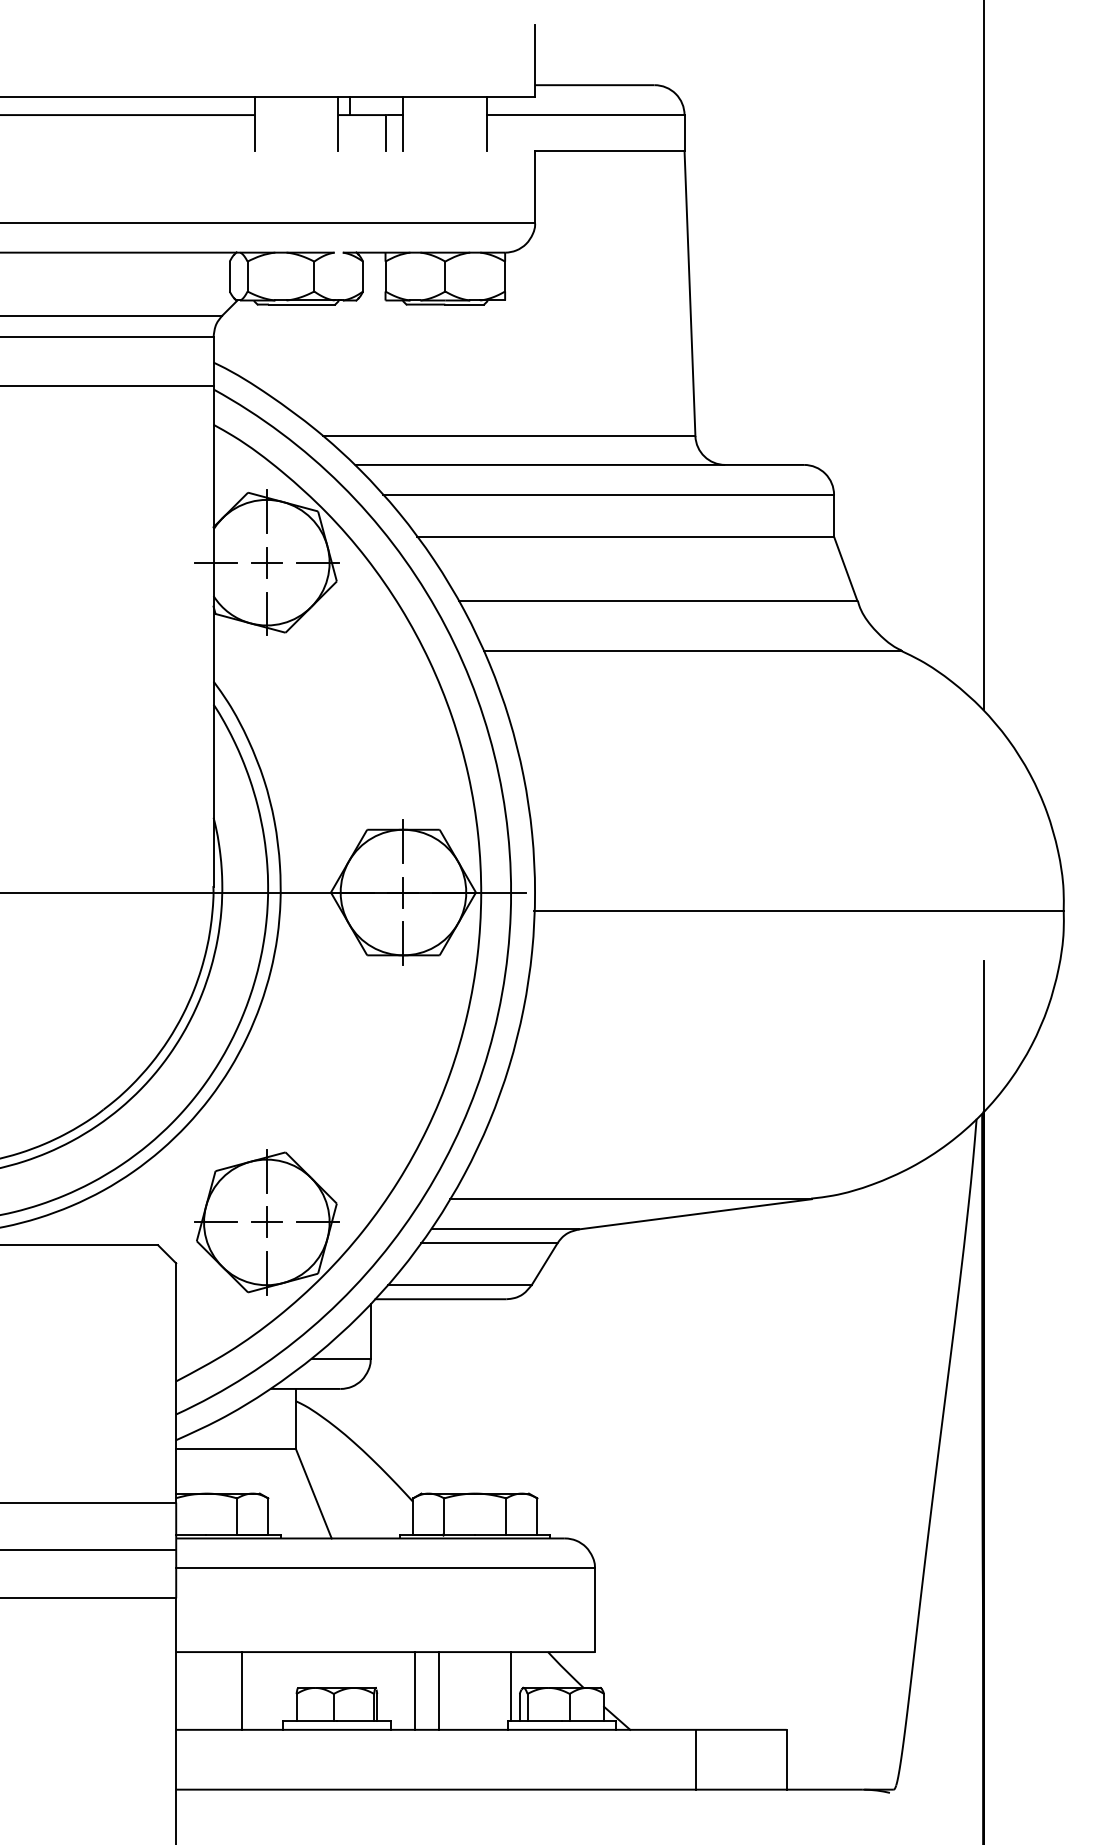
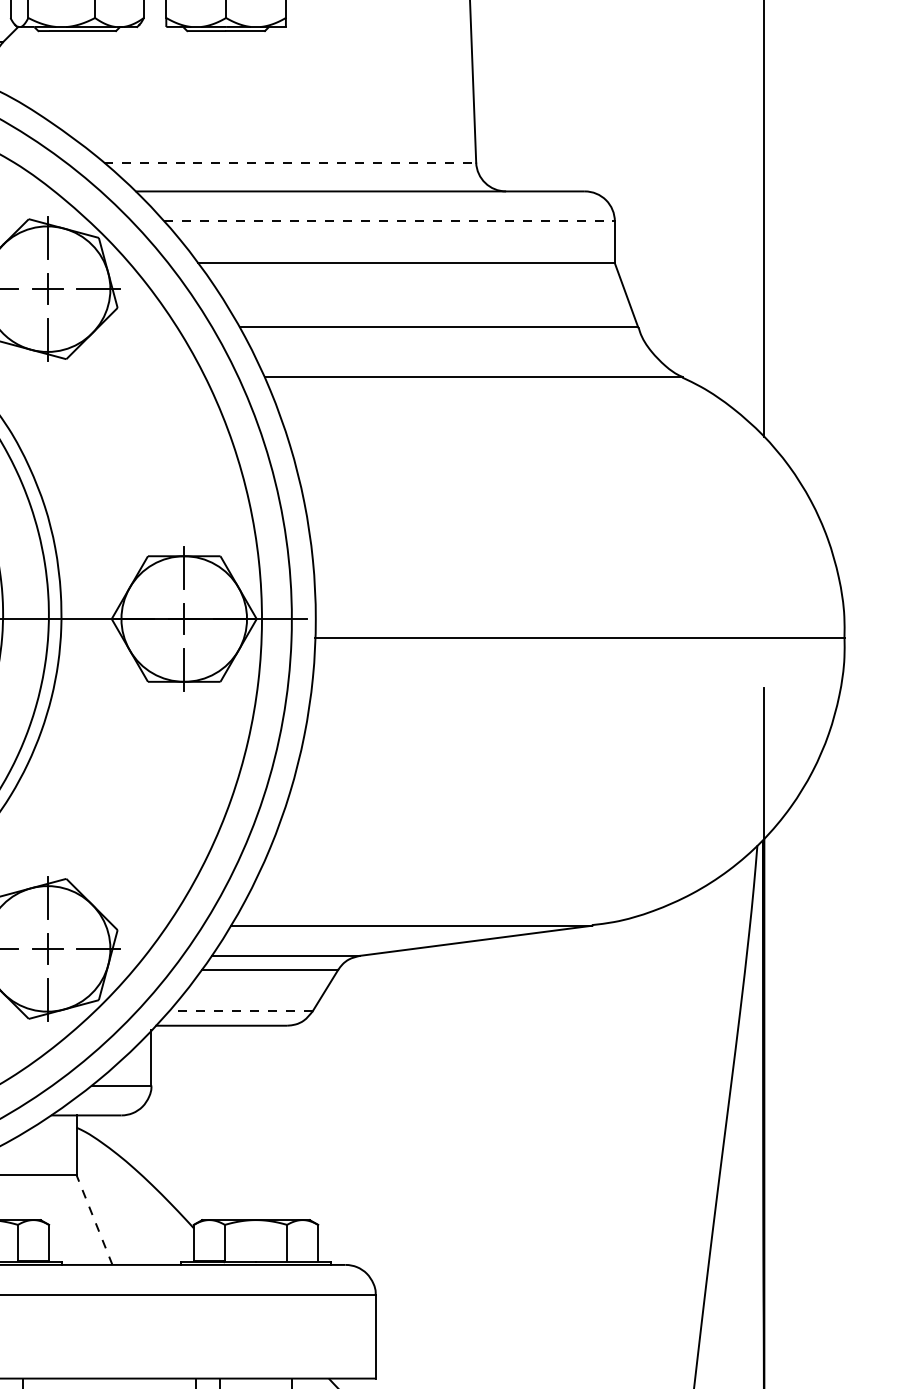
line: (509, 436) -> (290, 162), solid -> dashed
line: (609, 494) -> (390, 220), solid -> dashed
line: (460, 1285) -> (241, 1011), solid -> dashed
line: (313, 1493) -> (94, 1219), solid -> dashed

